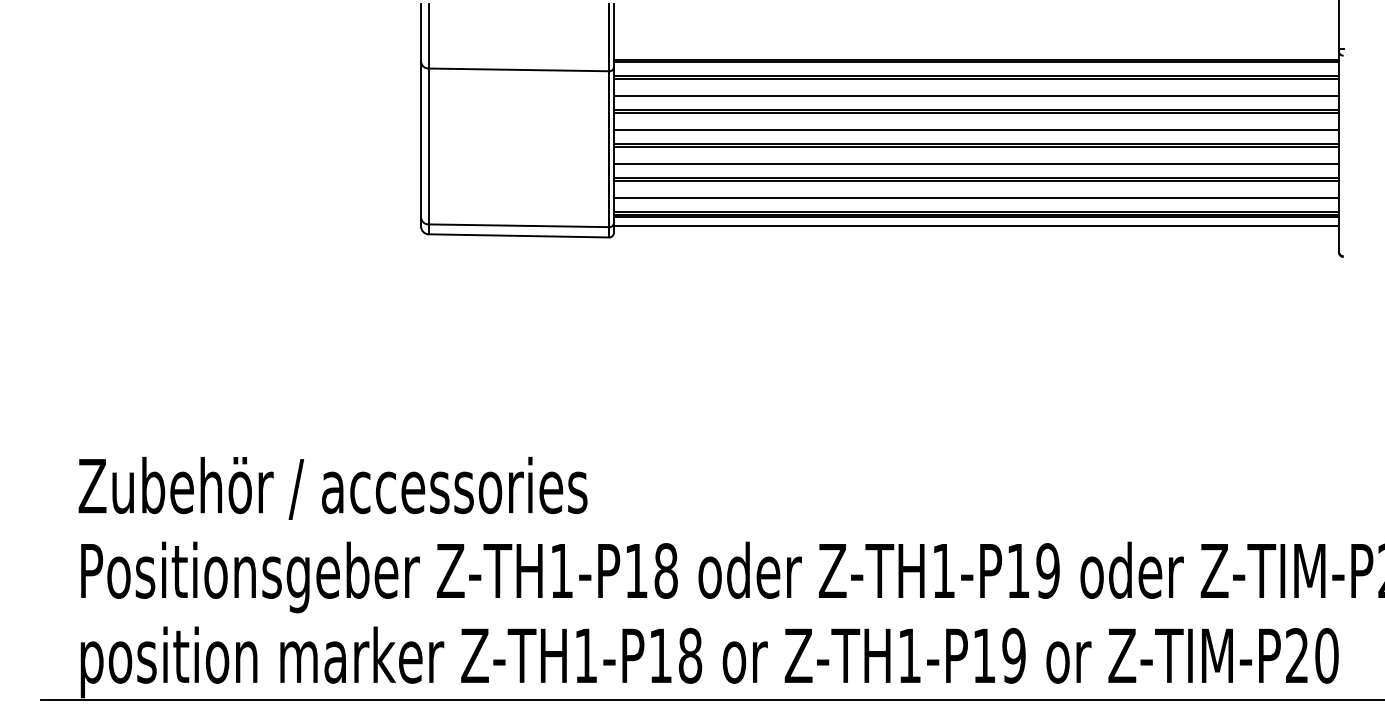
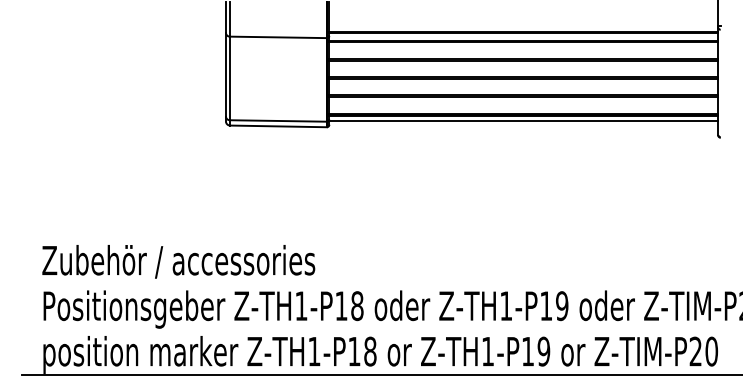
line: (975, 96) -> (523, 51), removed
line: (975, 129) -> (523, 69), removed
line: (975, 163) -> (523, 87), removed
line: (975, 198) -> (523, 106), removed

